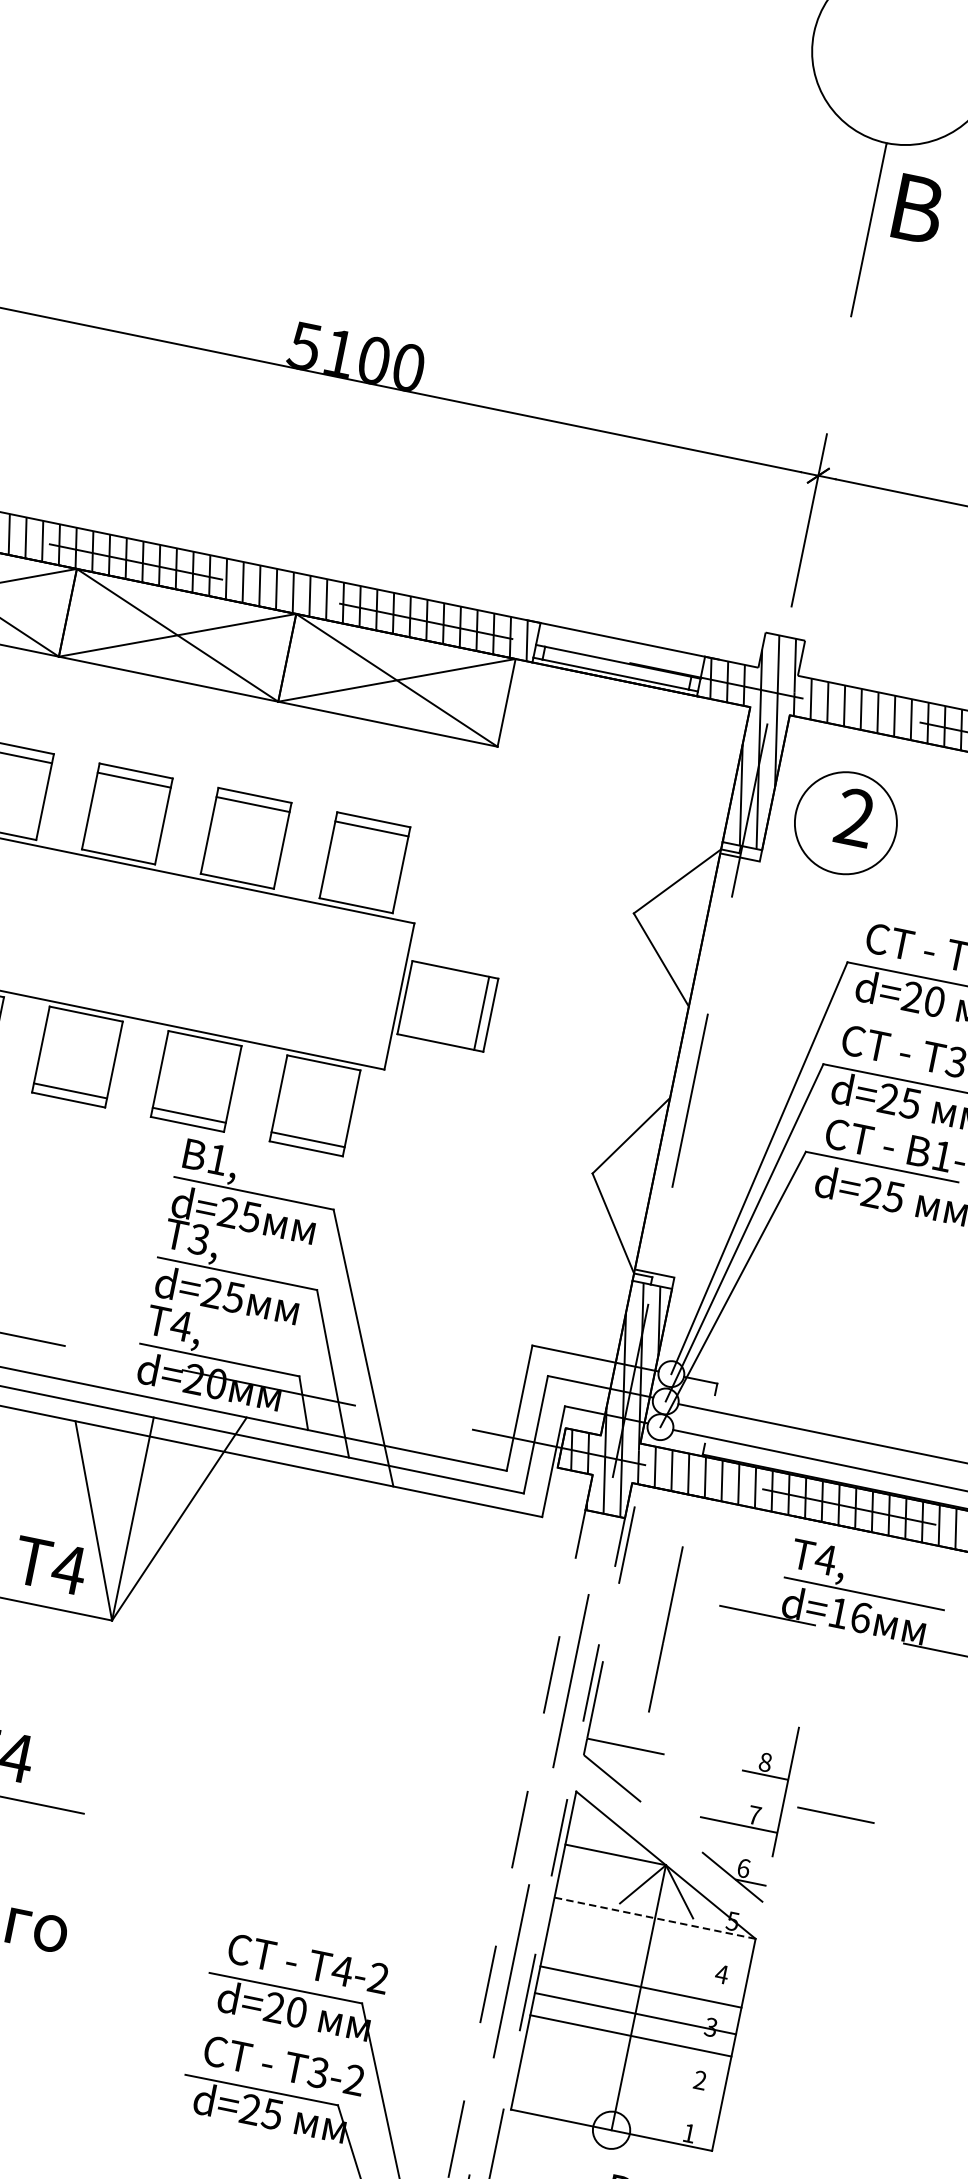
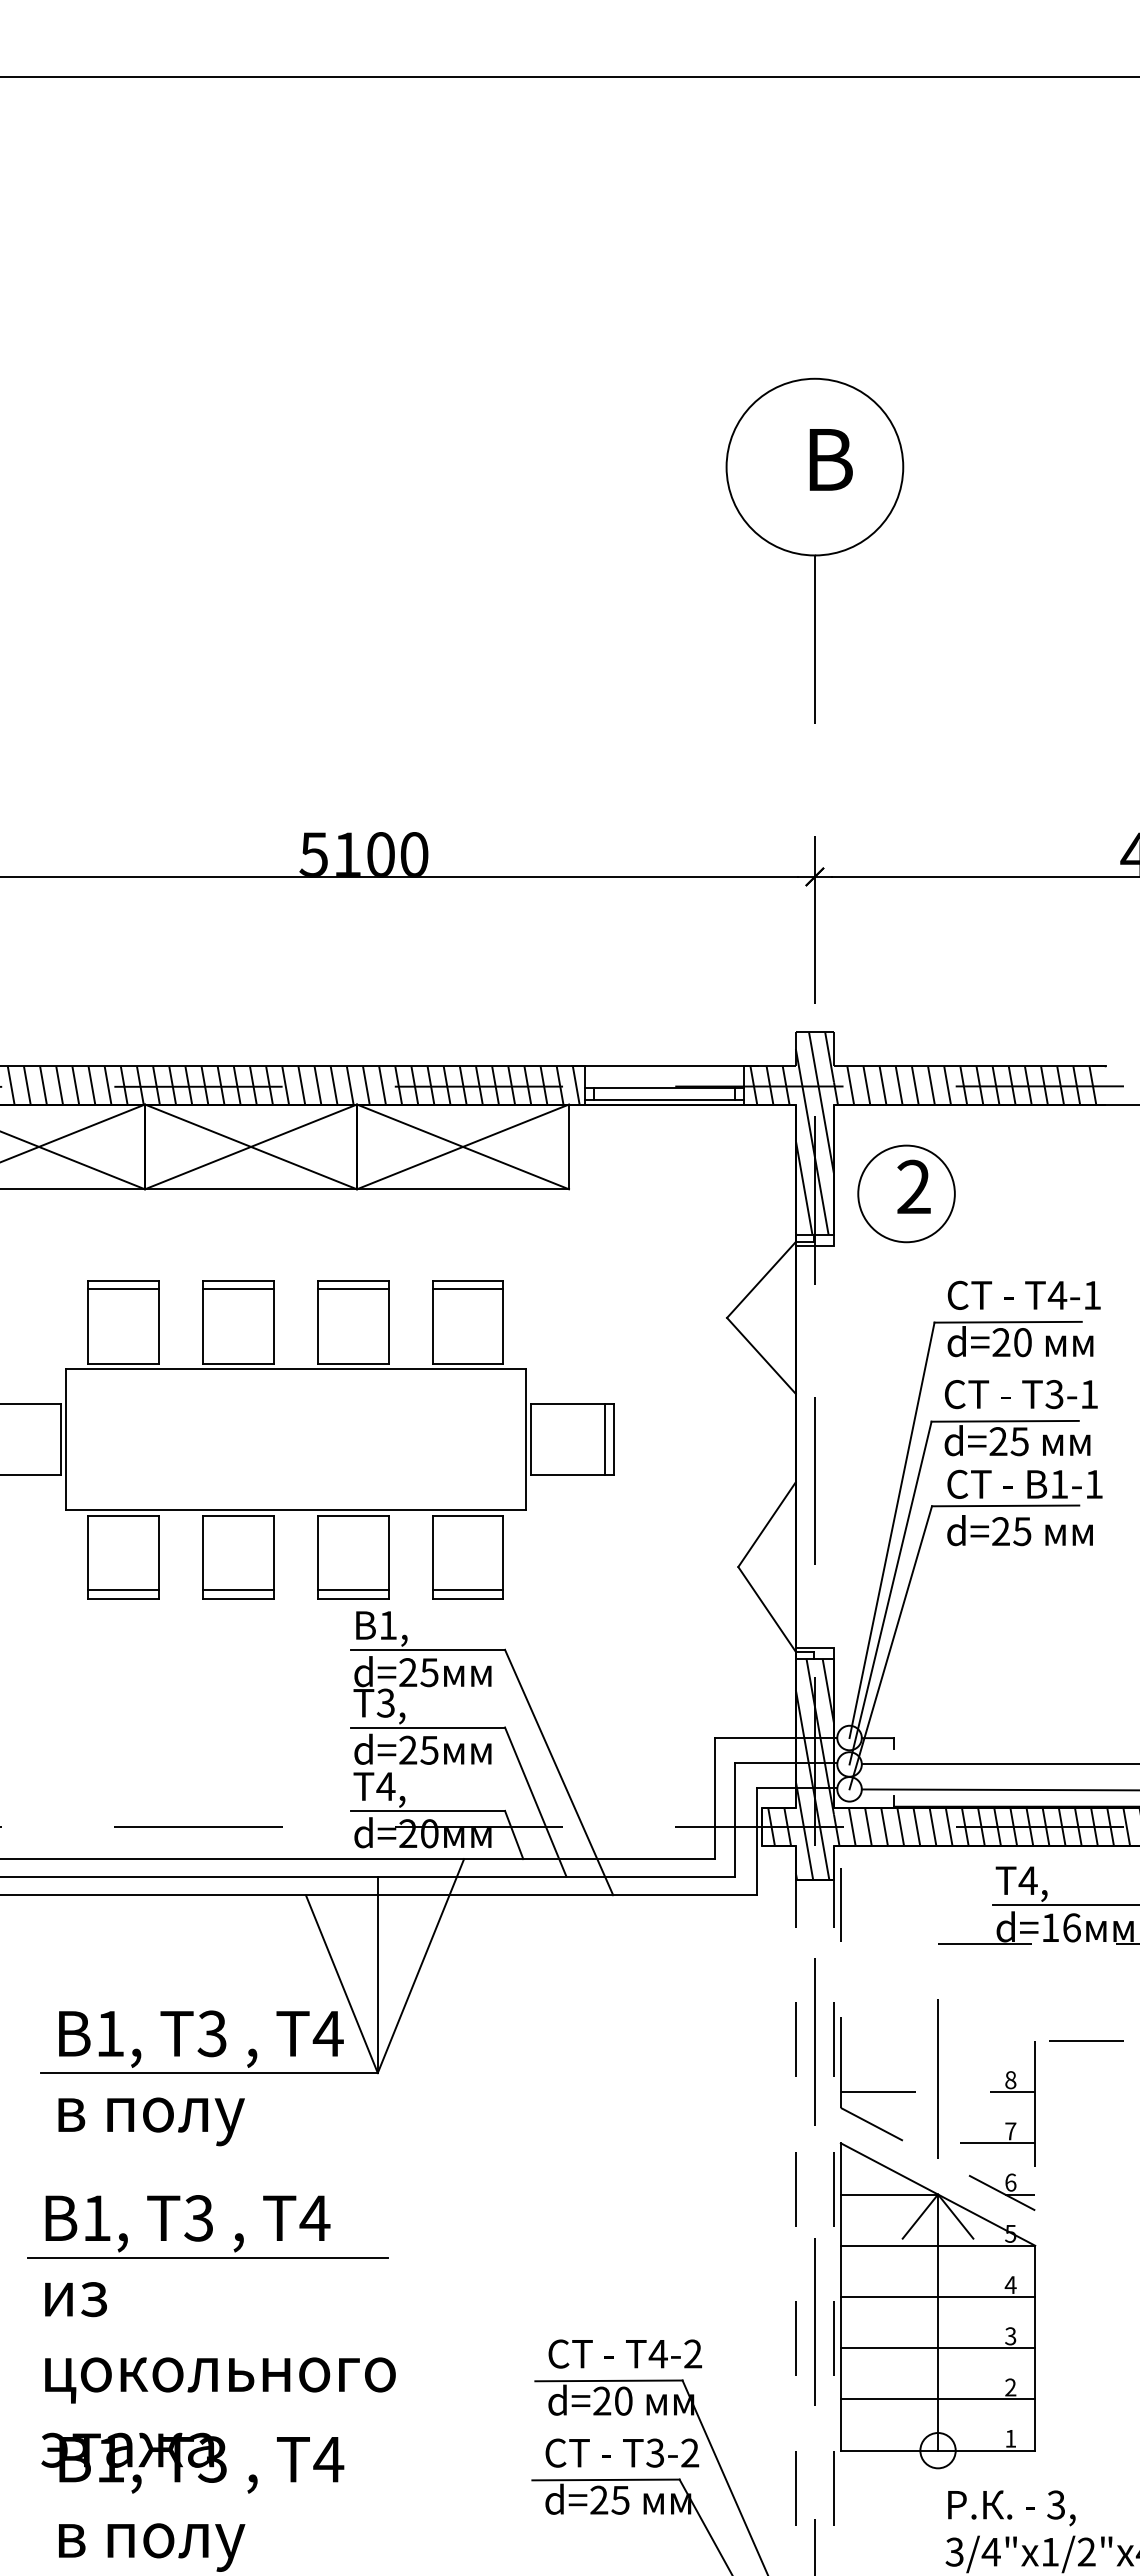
part: (918, 208) -> (830, 459), moved
line: (665, 1628) -> (937, 2078), moved
line: (836, 1815) -> (1086, 2040), moved
line: (654, 1917) -> (937, 2245), dashed -> solid
line: (640, 1987) -> (937, 2348), moved
line: (635, 2013) -> (937, 2296), moved
line: (630, 2035) -> (937, 2399), moved

